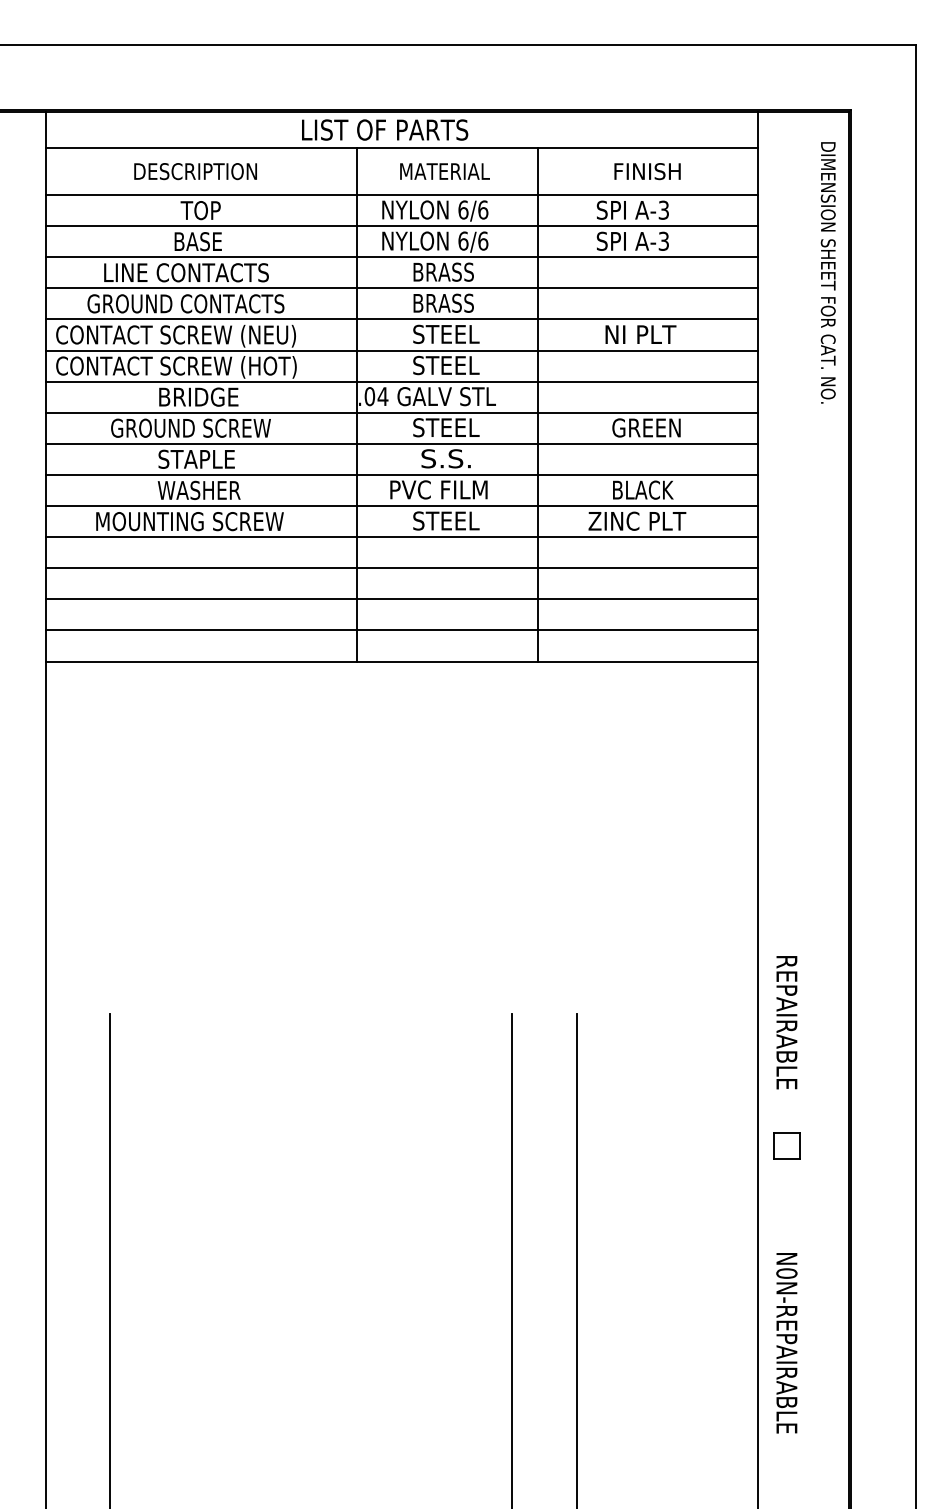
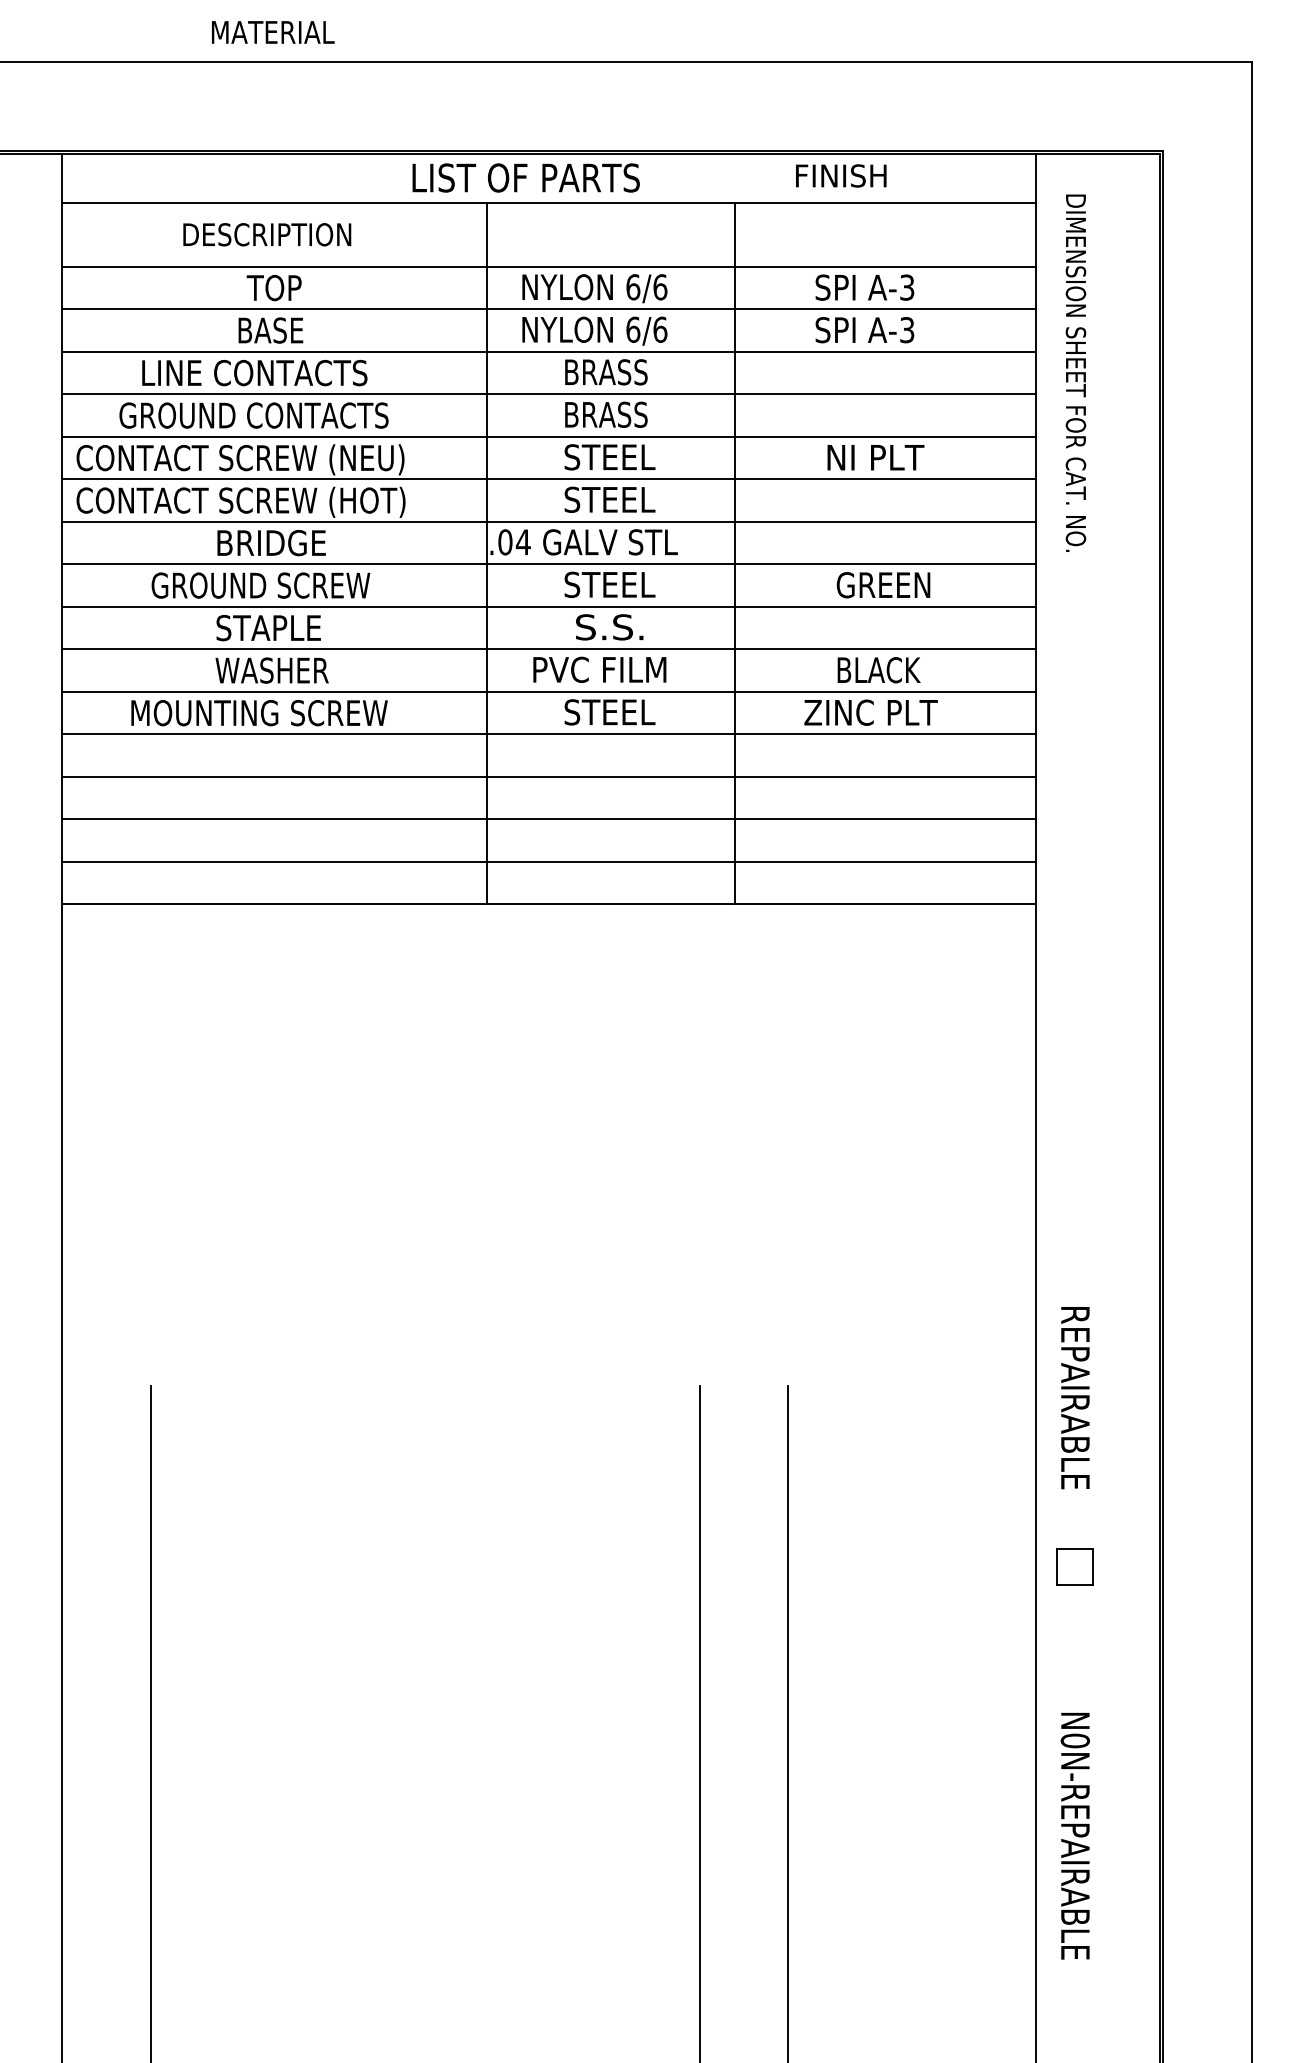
text: (444, 171) -> (272, 32), moved
text: (647, 171) -> (841, 175), moved
text: (827, 272) -> (1074, 372), moved

